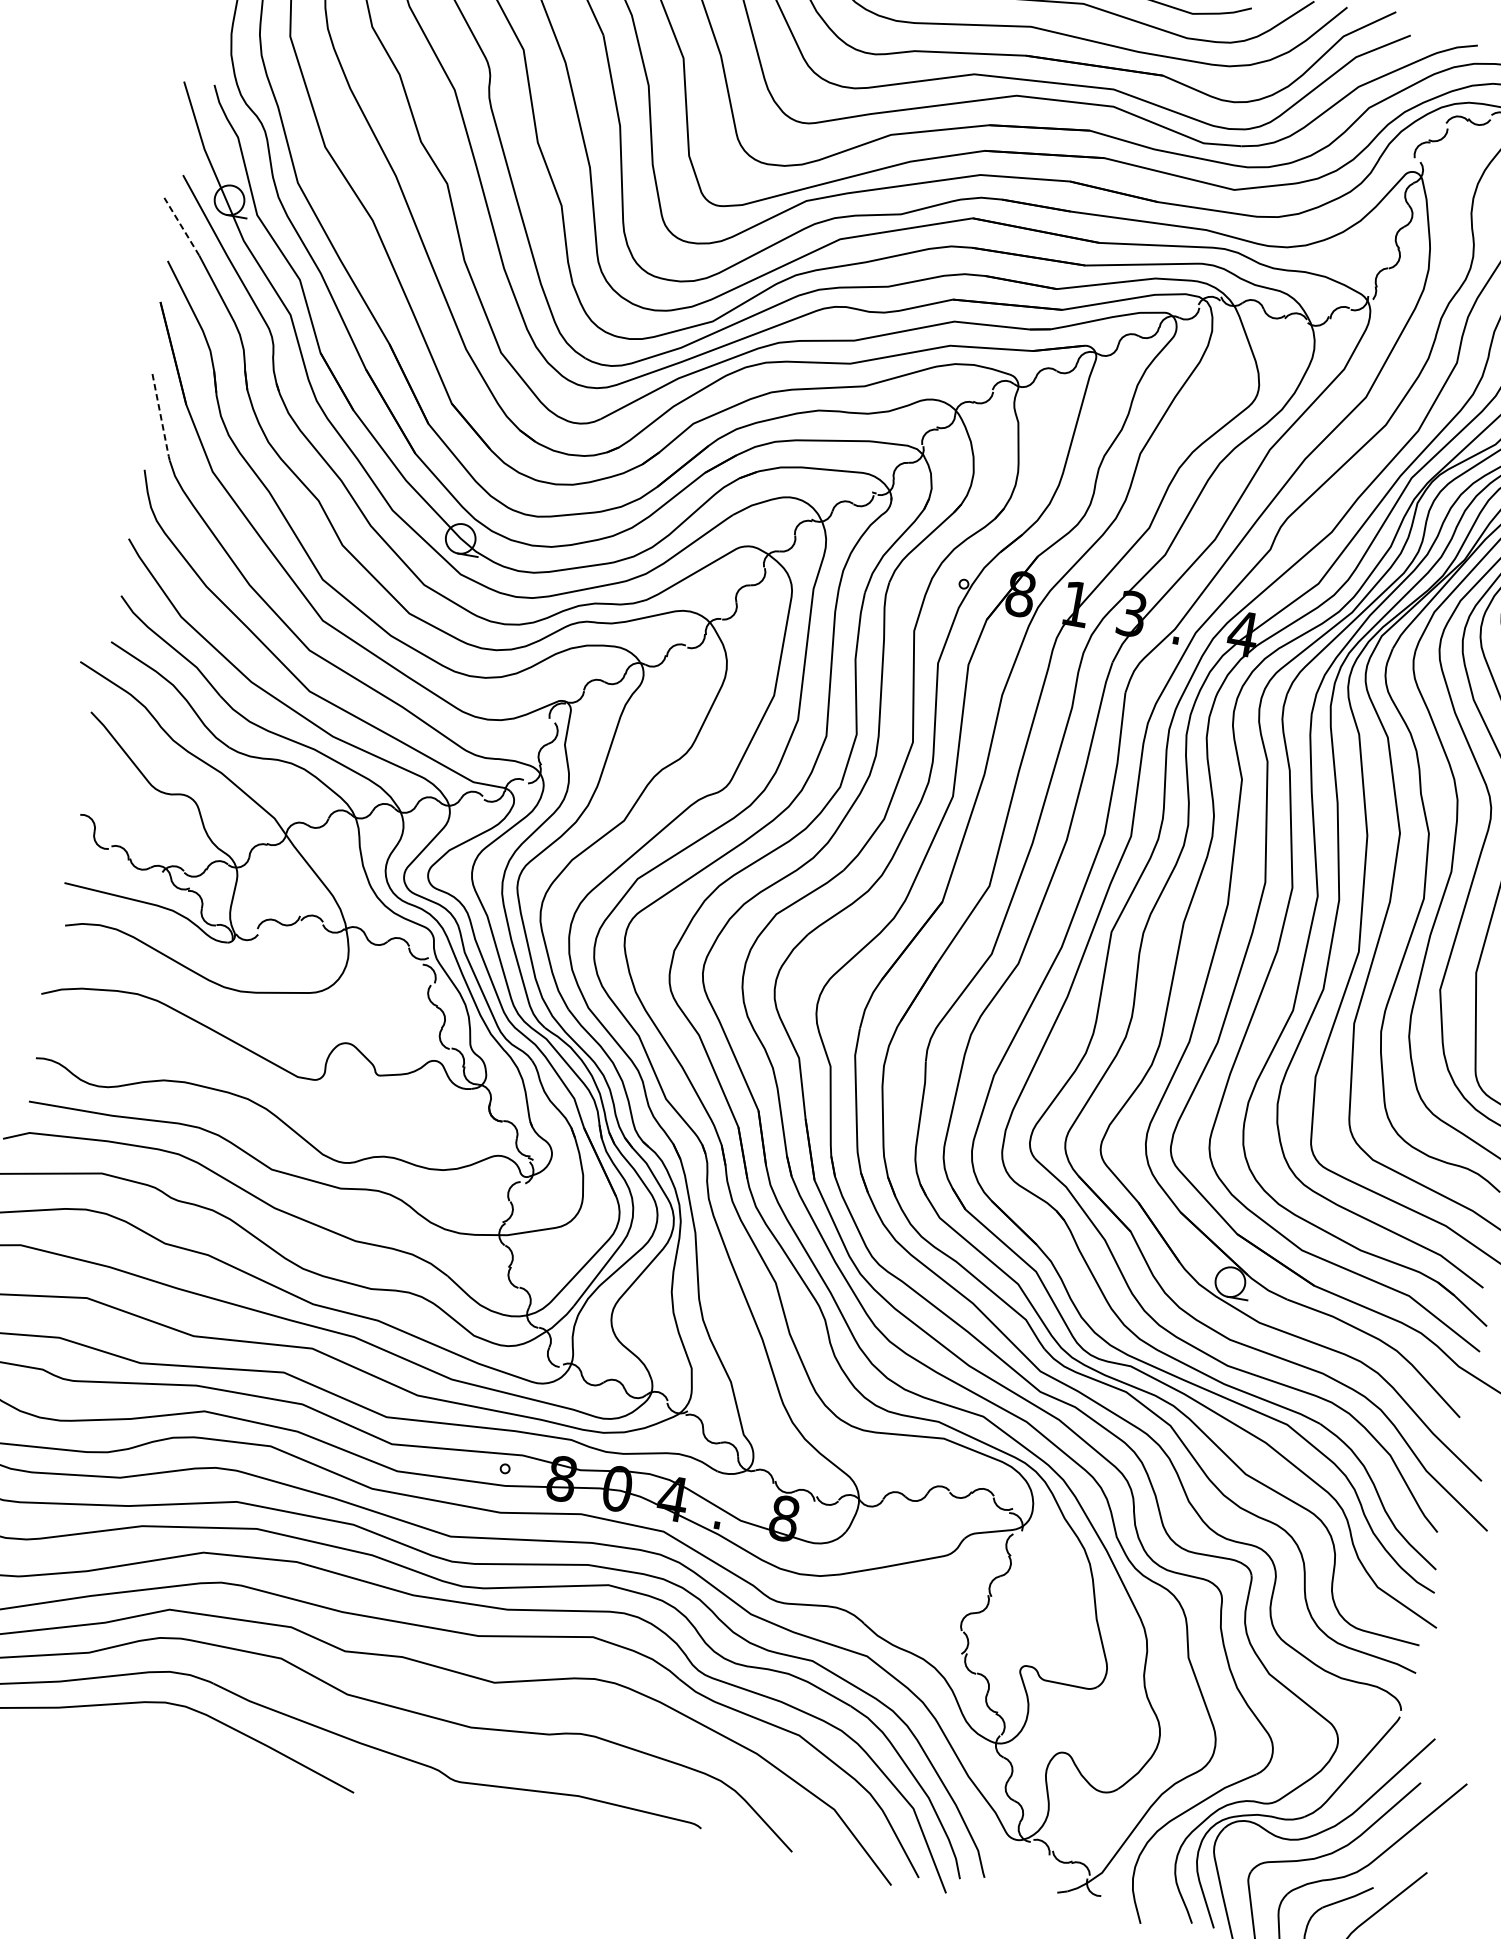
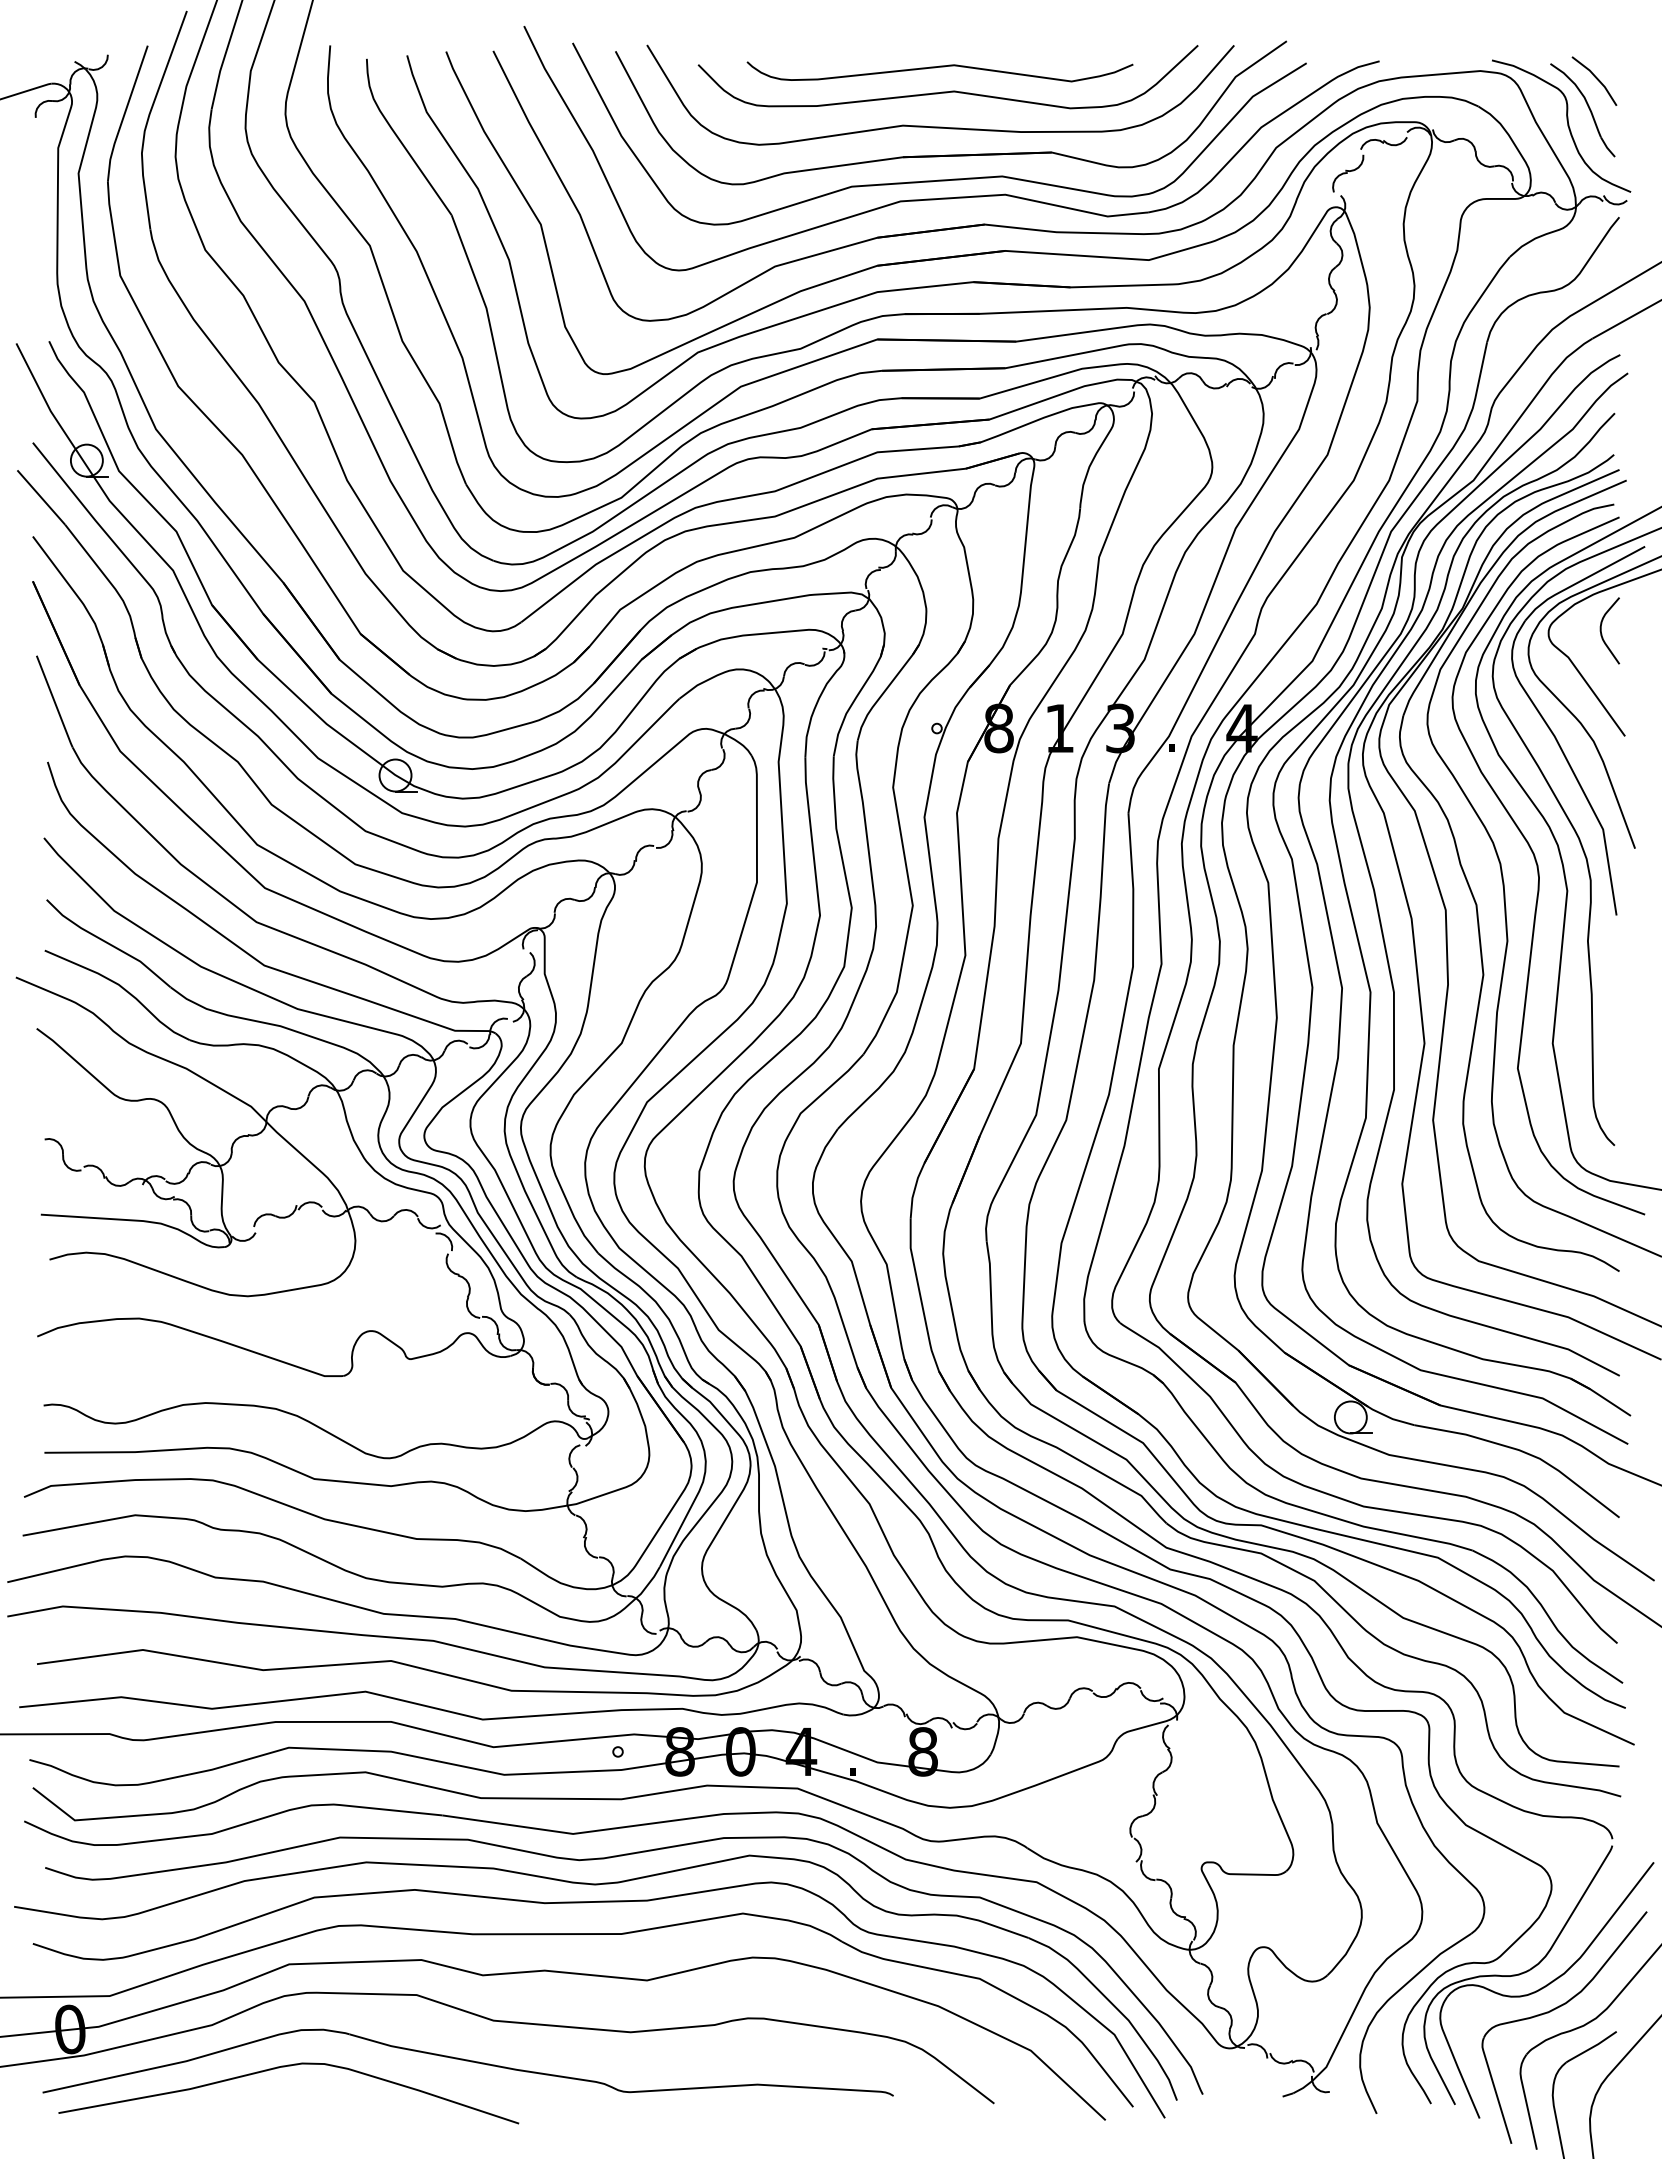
line: (181, 226) -> (41, 497), dashed -> solid
line: (160, 416) -> (54, 702), dashed -> solid

